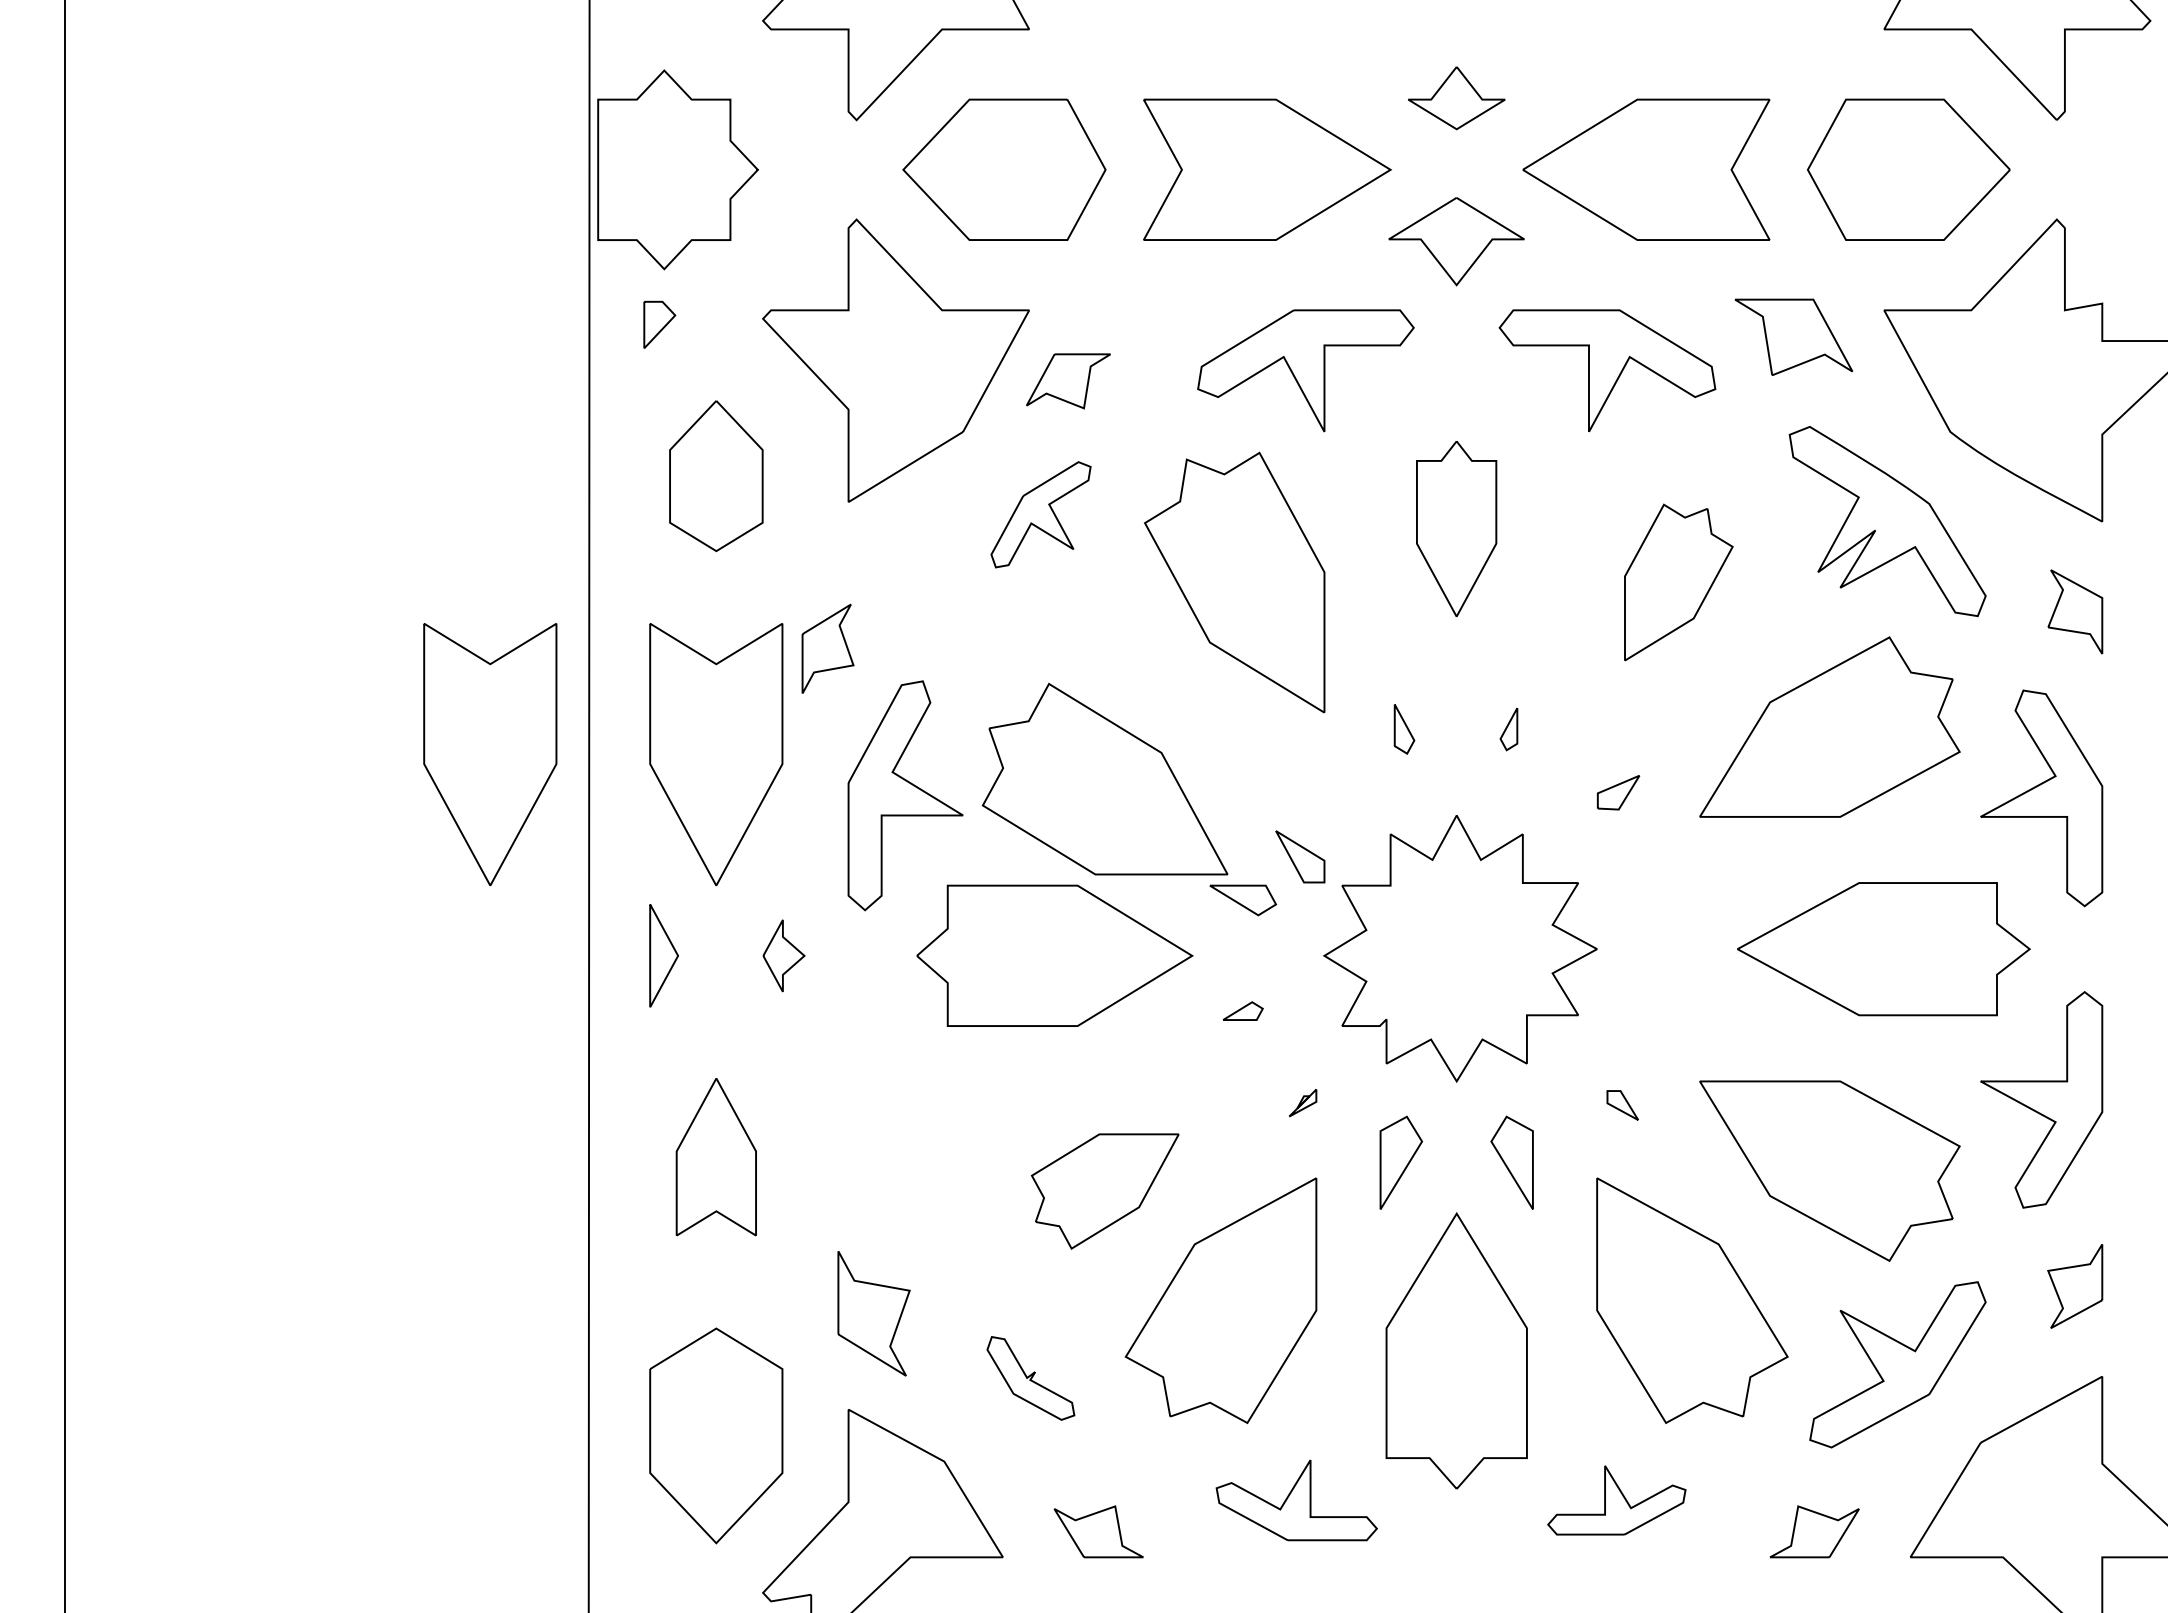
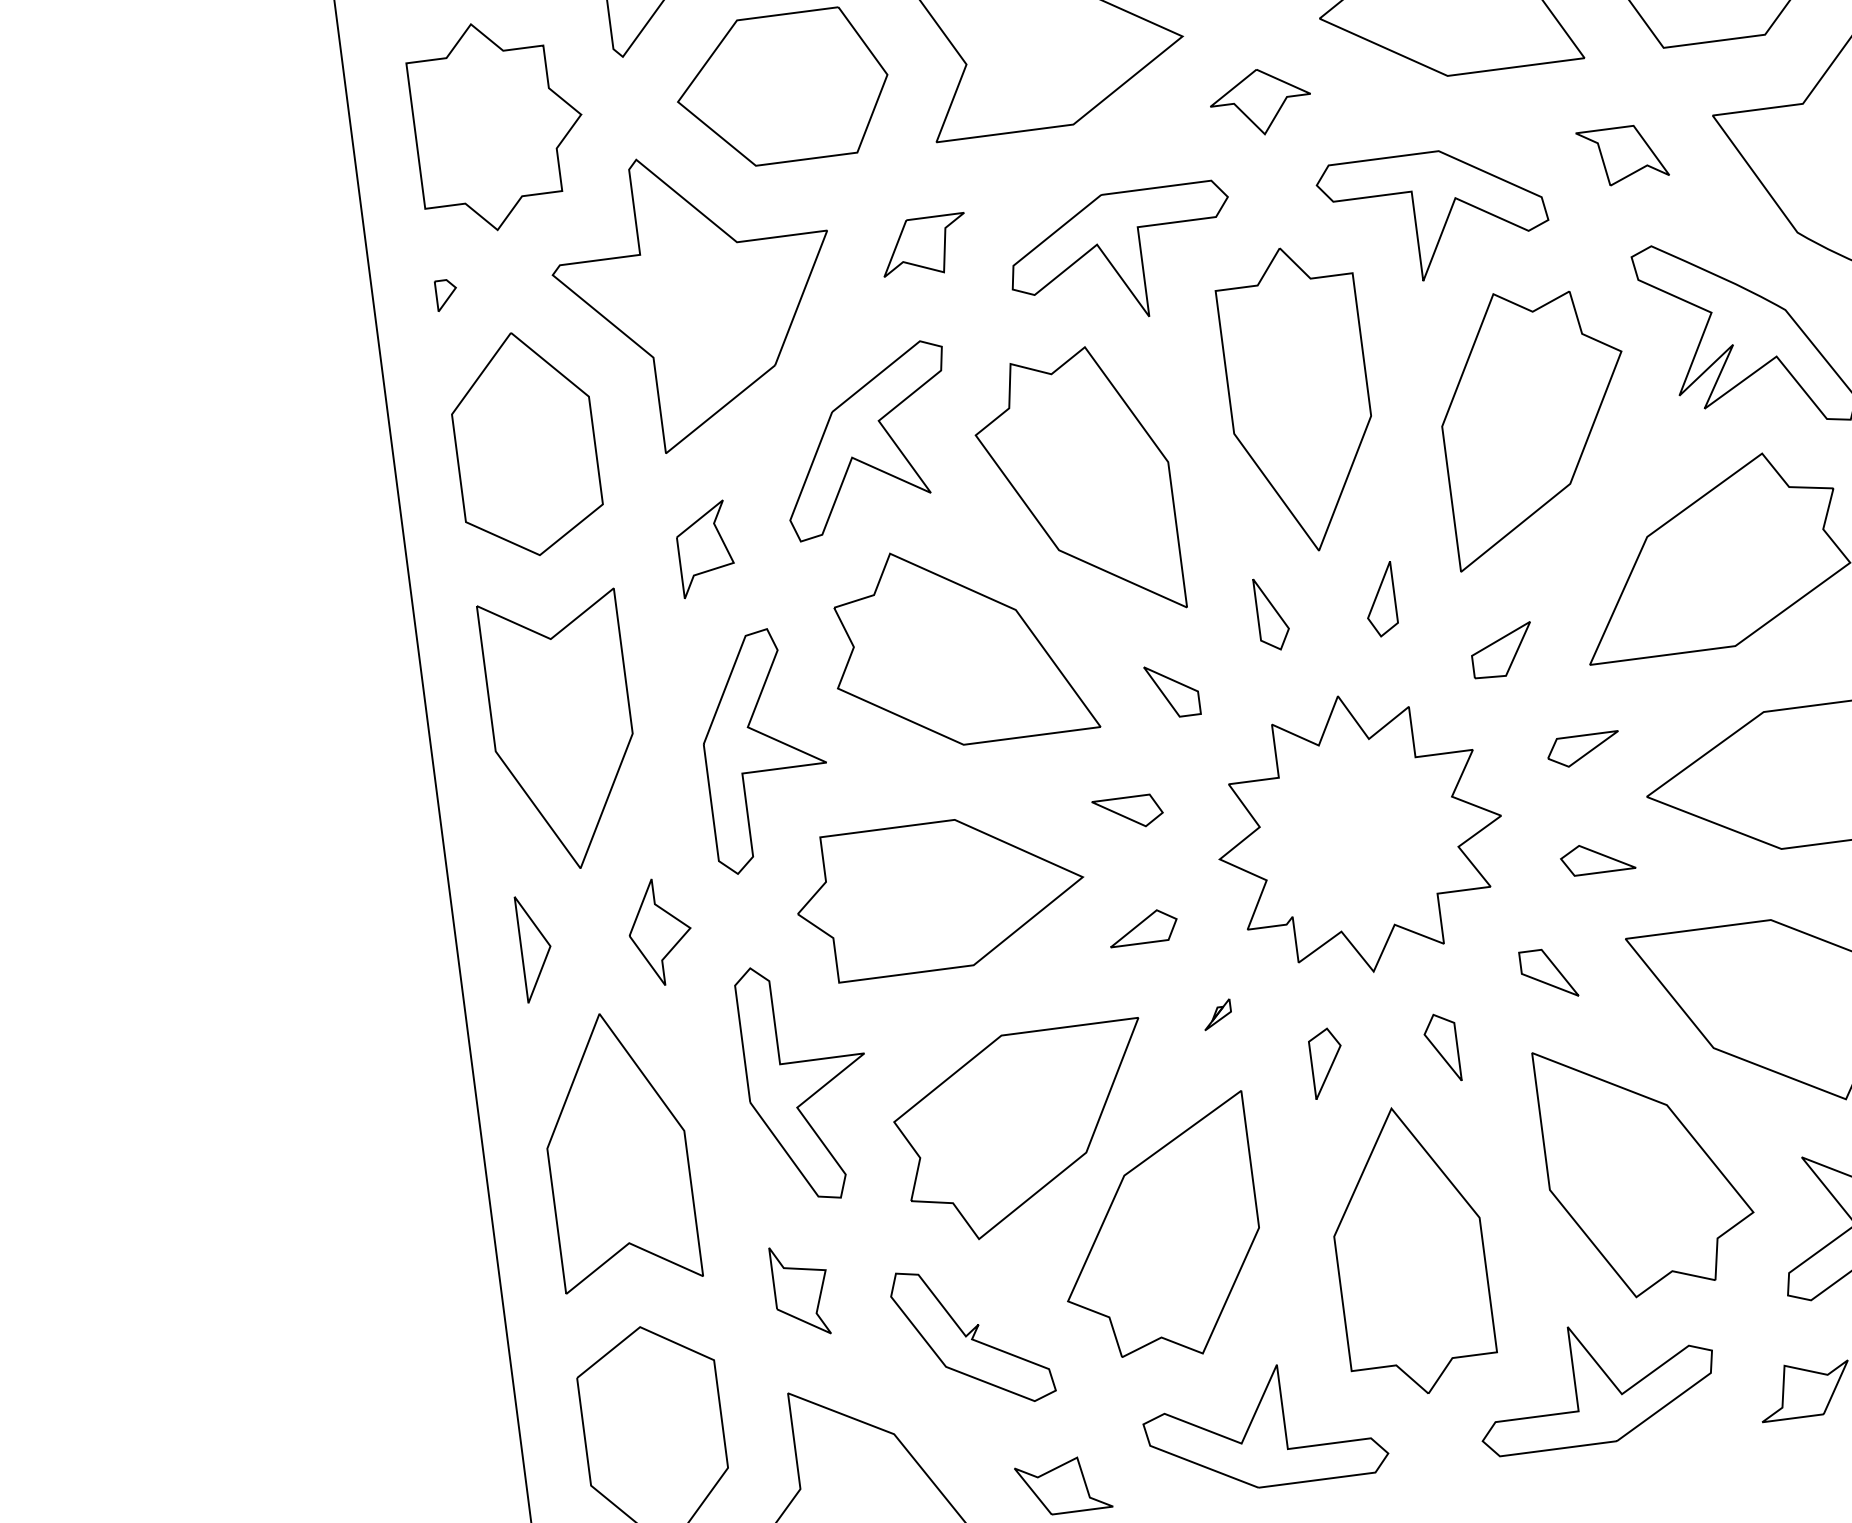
part: (677, 169) -> (497, 125), moved
part: (1456, 241) -> (1260, 101), size x0.71
part: (659, 324) -> (446, 294), size x0.62
part: (1793, 336) -> (1622, 154), size x0.71
part: (1068, 381) -> (924, 246), moved
part: (716, 476) -> (525, 444), size x1.43
part: (1040, 514) -> (866, 440), size x1.67
part: (1456, 528) -> (1299, 399), size x1.67
part: (1678, 582) -> (1536, 425), size x1.67
part: (827, 648) -> (704, 548), moved
part: (1404, 729) -> (1272, 614), size x1.43
part: (1508, 729) -> (1379, 600), size x1.67
part: (490, 754) -> (329, 763), removed
part: (1104, 778) -> (960, 644), moved
part: (1618, 792) -> (1502, 650), size x1.43
part: (1300, 856) -> (1172, 690), moved
part: (1683, 896) -> (1583, 749), added
part: (783, 955) -> (659, 931), size x1.43
part: (1682, 1001) -> (1596, 858), added
part: (1242, 1010) -> (1142, 926), size x1.67
part: (1622, 1105) -> (1548, 974), size x1.67
part: (905, 1115) -> (807, 1081), added
part: (716, 1156) -> (617, 1148), size x1.67
part: (1401, 1162) -> (1327, 1063), size x0.71
part: (1511, 1162) -> (1441, 1048), size x0.71
part: (1105, 1191) -> (1024, 1132), size x1.67
part: (873, 1313) -> (800, 1290), size x0.71
part: (1030, 1378) -> (972, 1336), size x1.67
part: (1296, 1500) -> (1264, 1427), size x1.43
part: (1616, 1500) -> (1595, 1384), size x1.67

